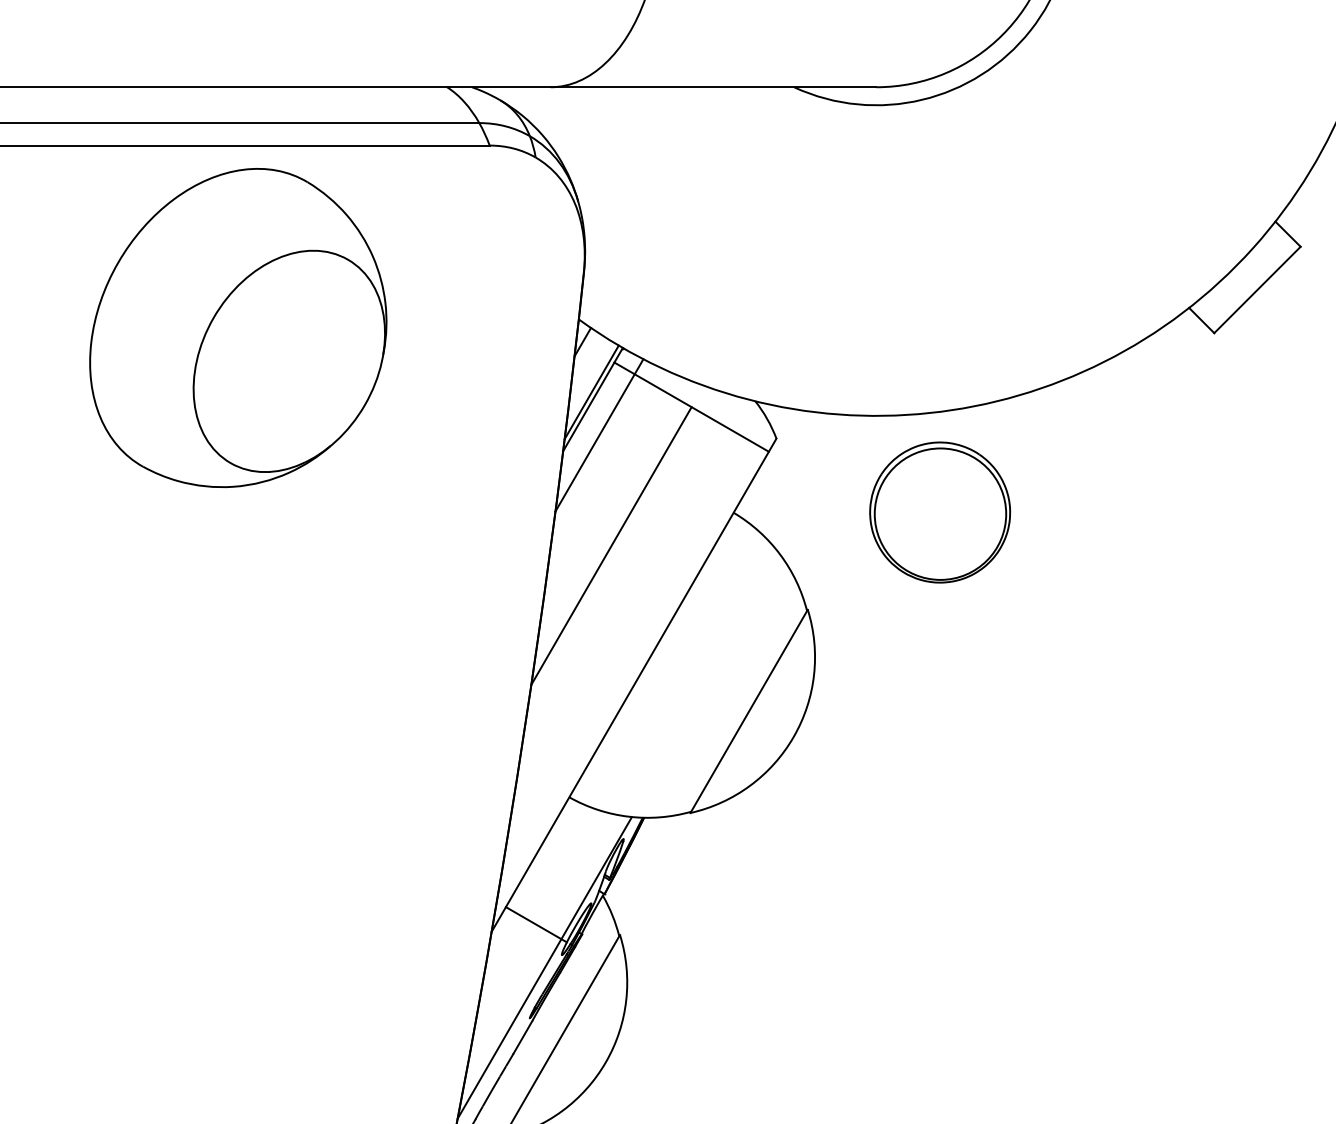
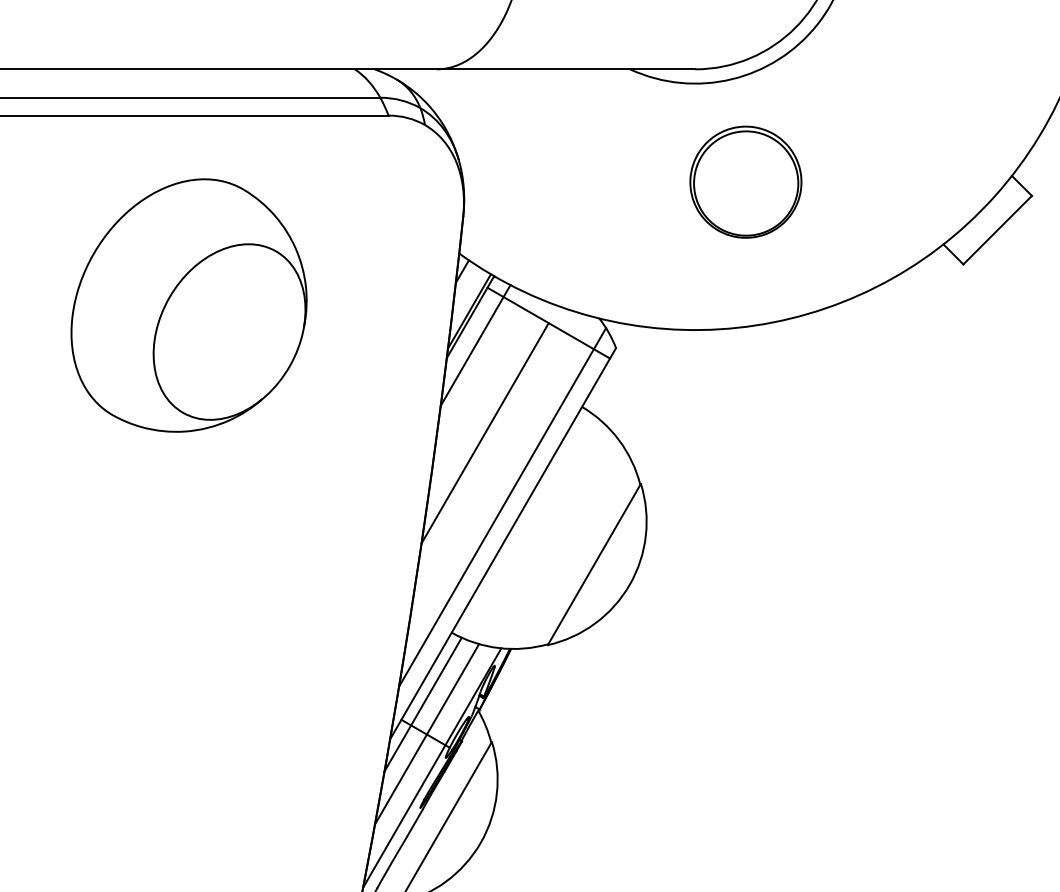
part: (238, 328) -> (189, 305), moved
part: (940, 512) -> (746, 182), moved
line: (632, 639) -> (501, 507), added
line: (533, 887) -> (423, 704), added
line: (537, 924) -> (426, 733), added

